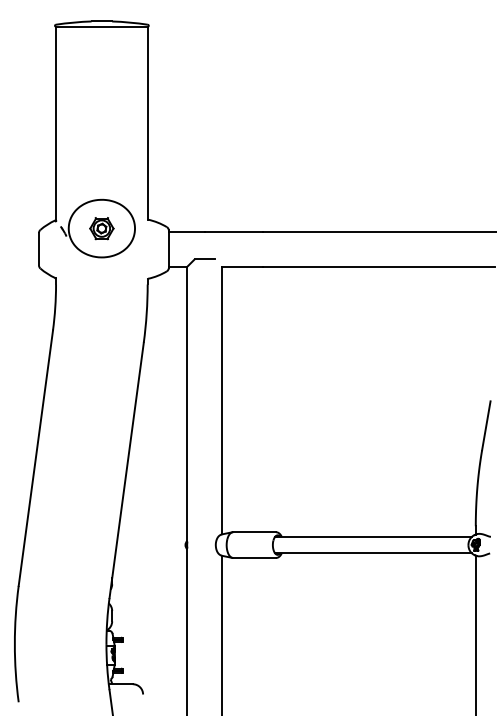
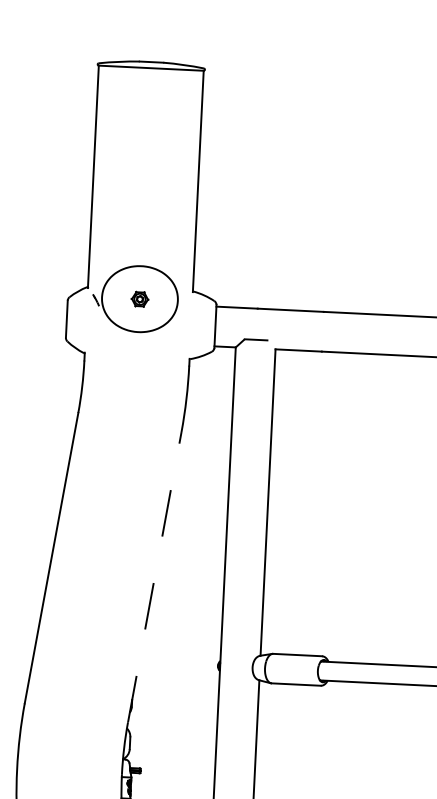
part: (101, 228) -> (139, 299), size x0.6
line: (126, 470) -> (154, 577), solid -> dashed

